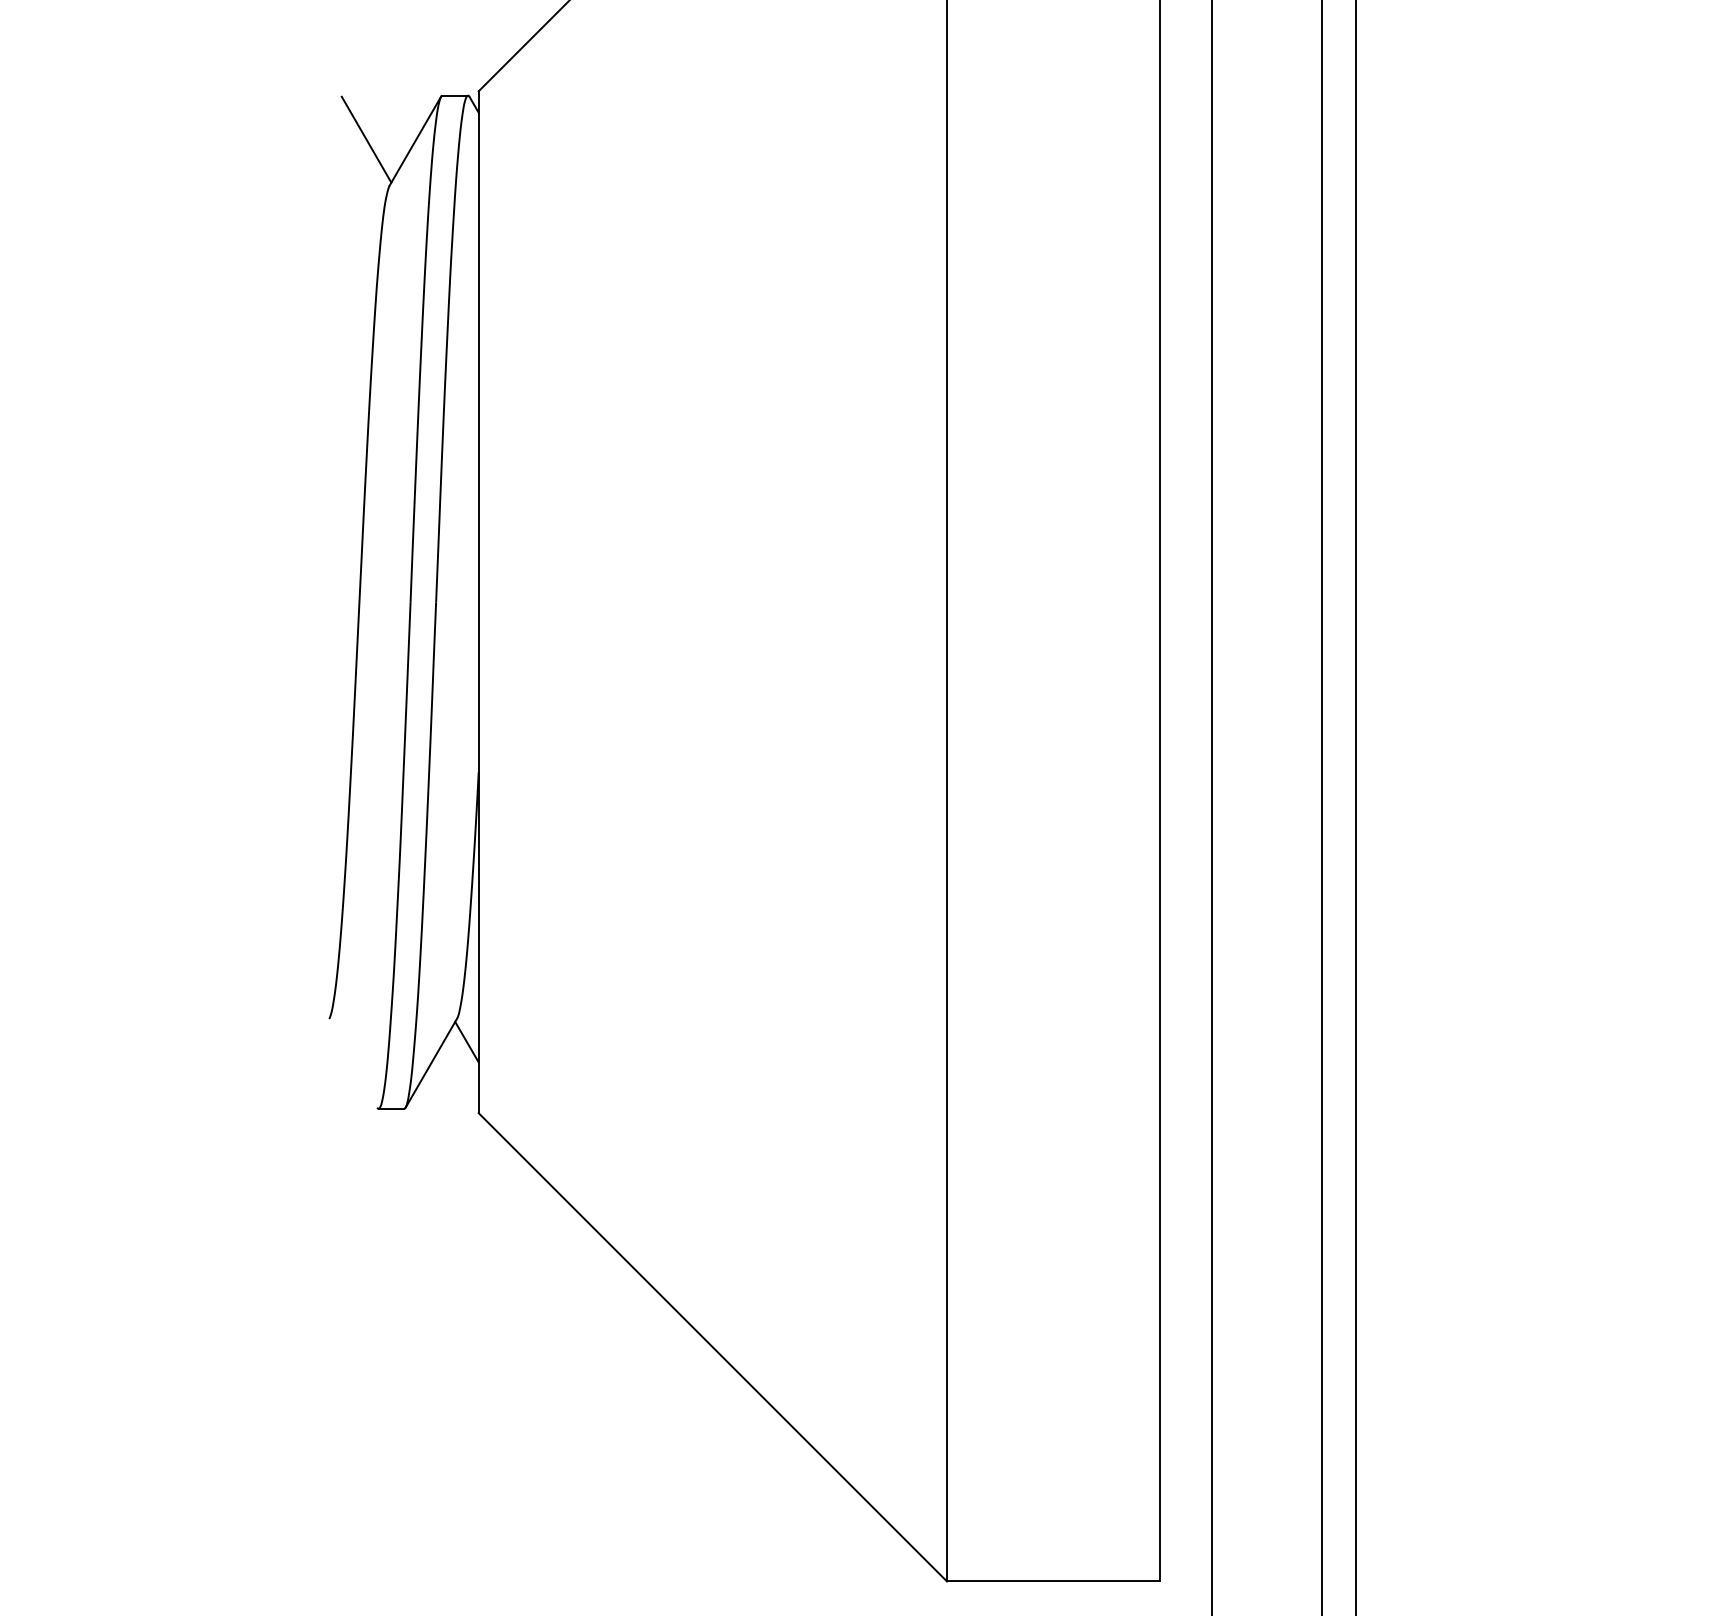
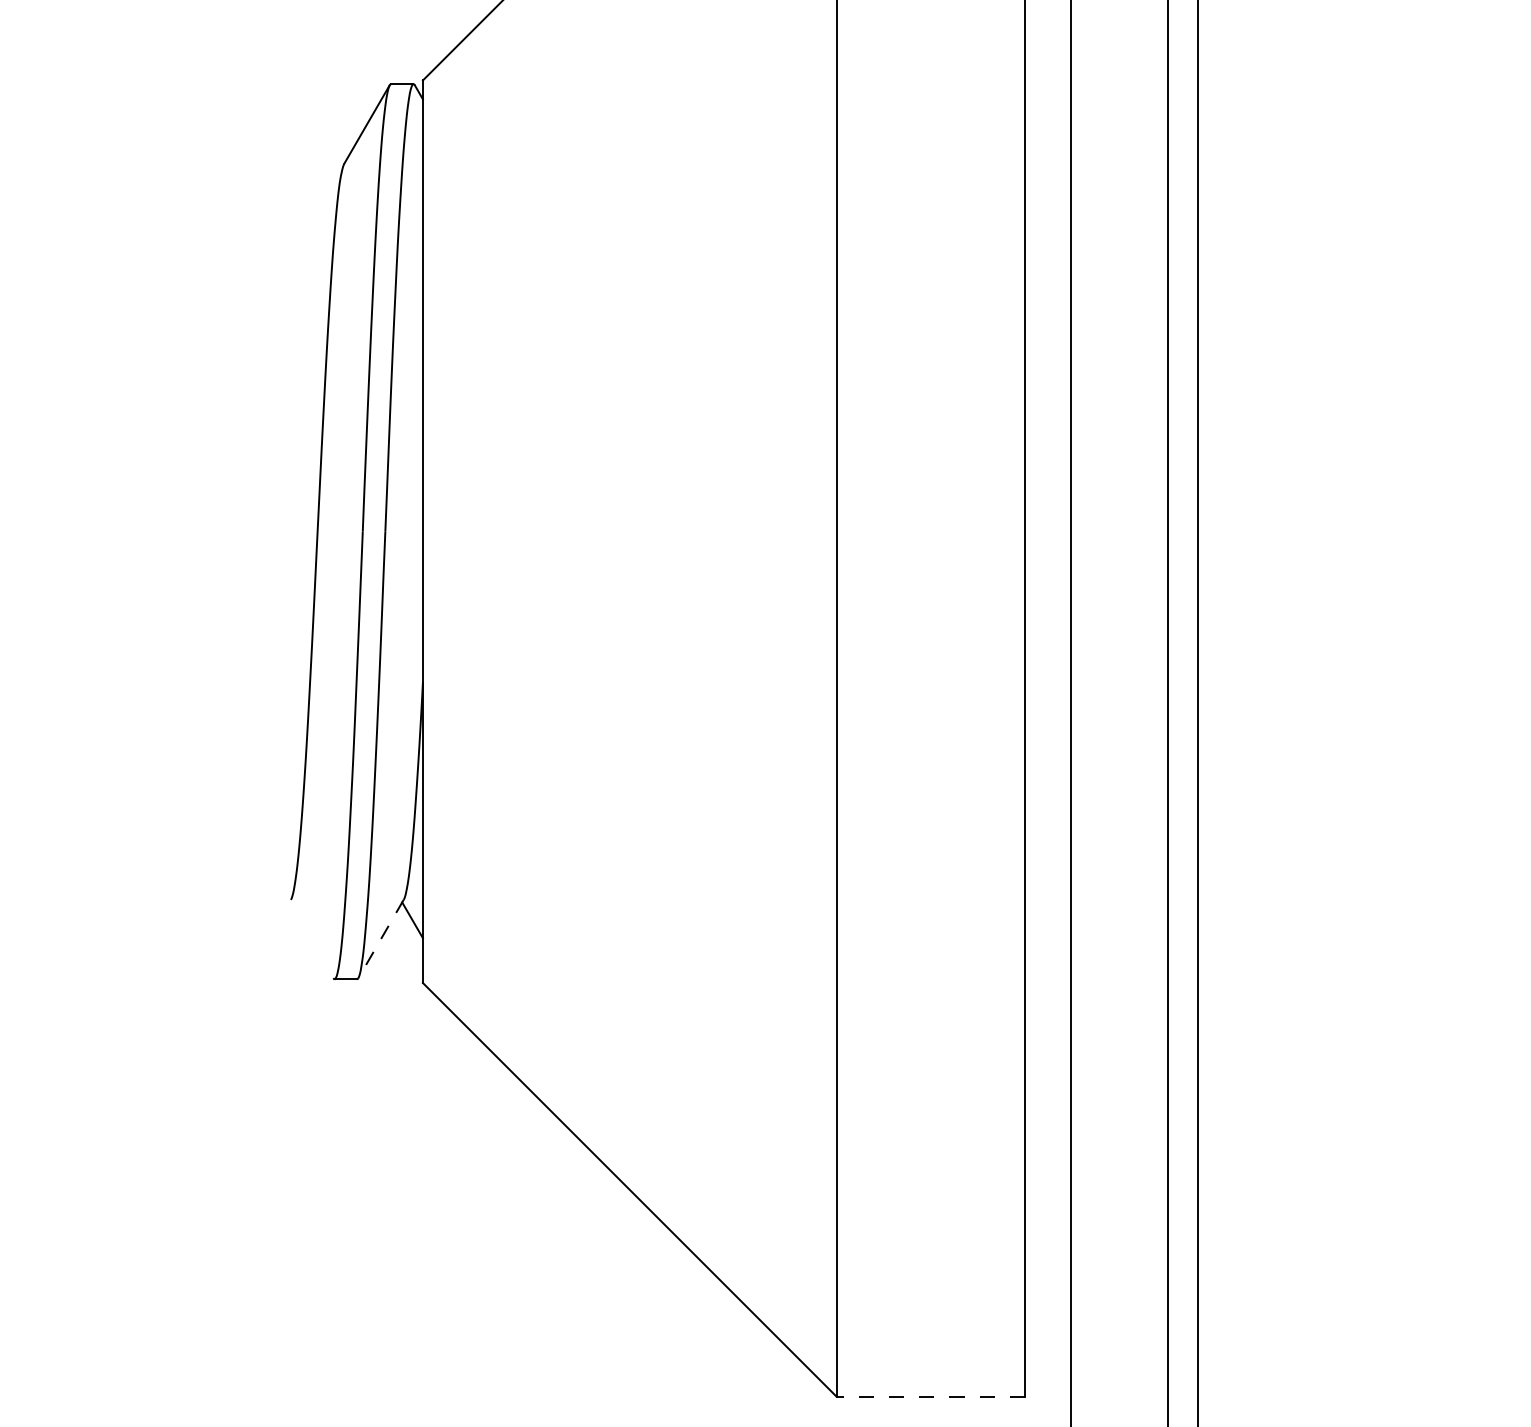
line: (366, 139) -> (323, 123), removed
line: (431, 1063) -> (381, 939), solid -> dashed
line: (1052, 1581) -> (929, 1396), solid -> dashed

